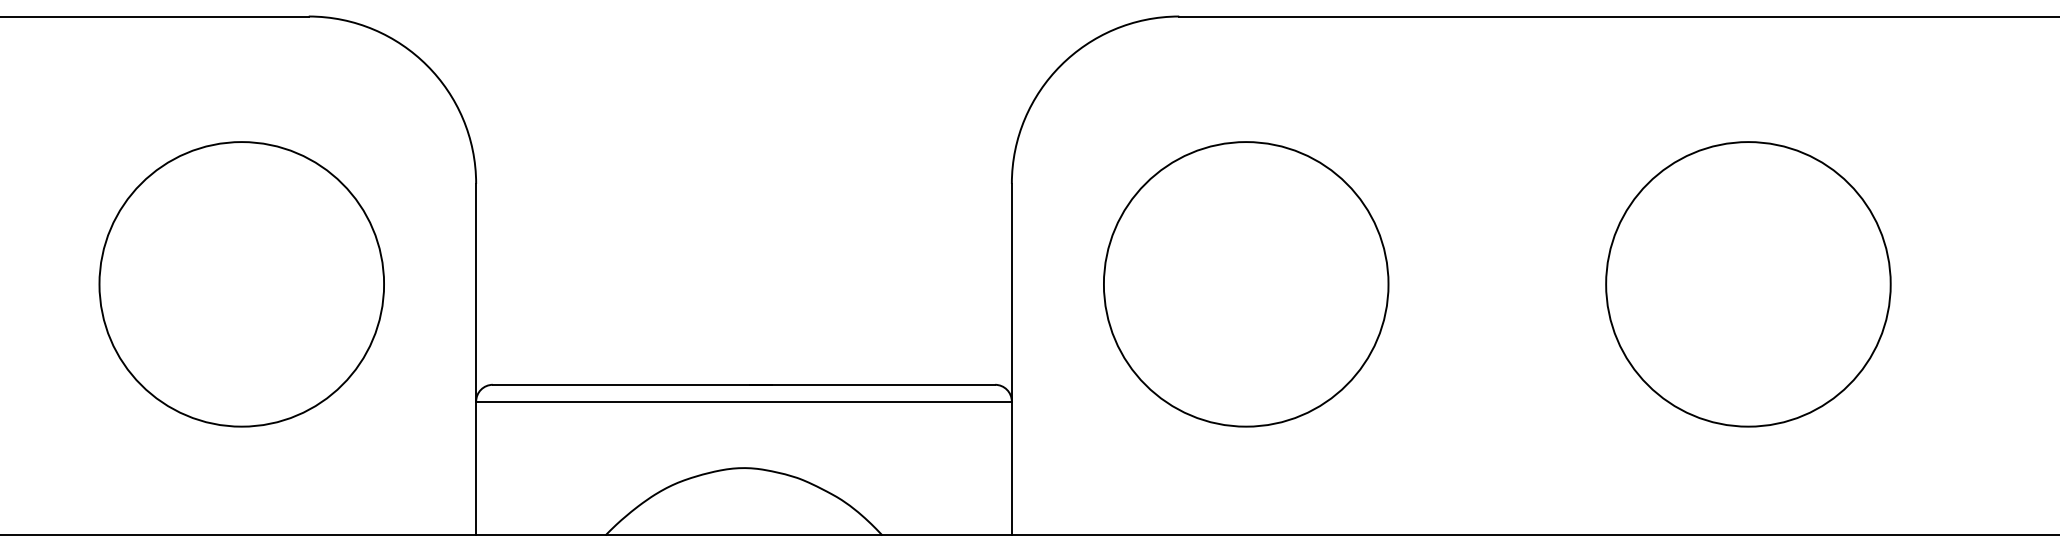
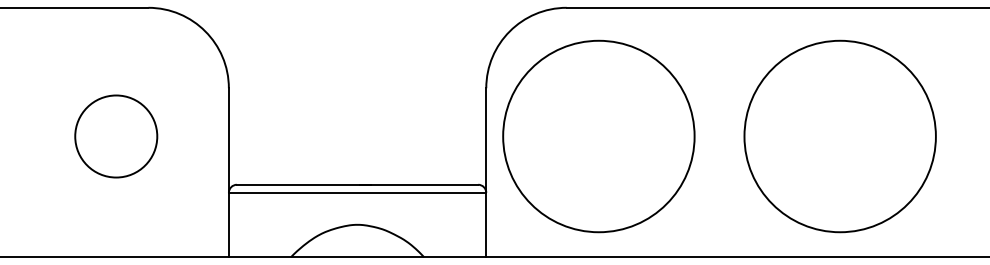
circle: (240, 284) -> (115, 136), size x0.6
circle: (1245, 284) -> (598, 136), size x1.4
circle: (1746, 284) -> (839, 136), size x1.4

